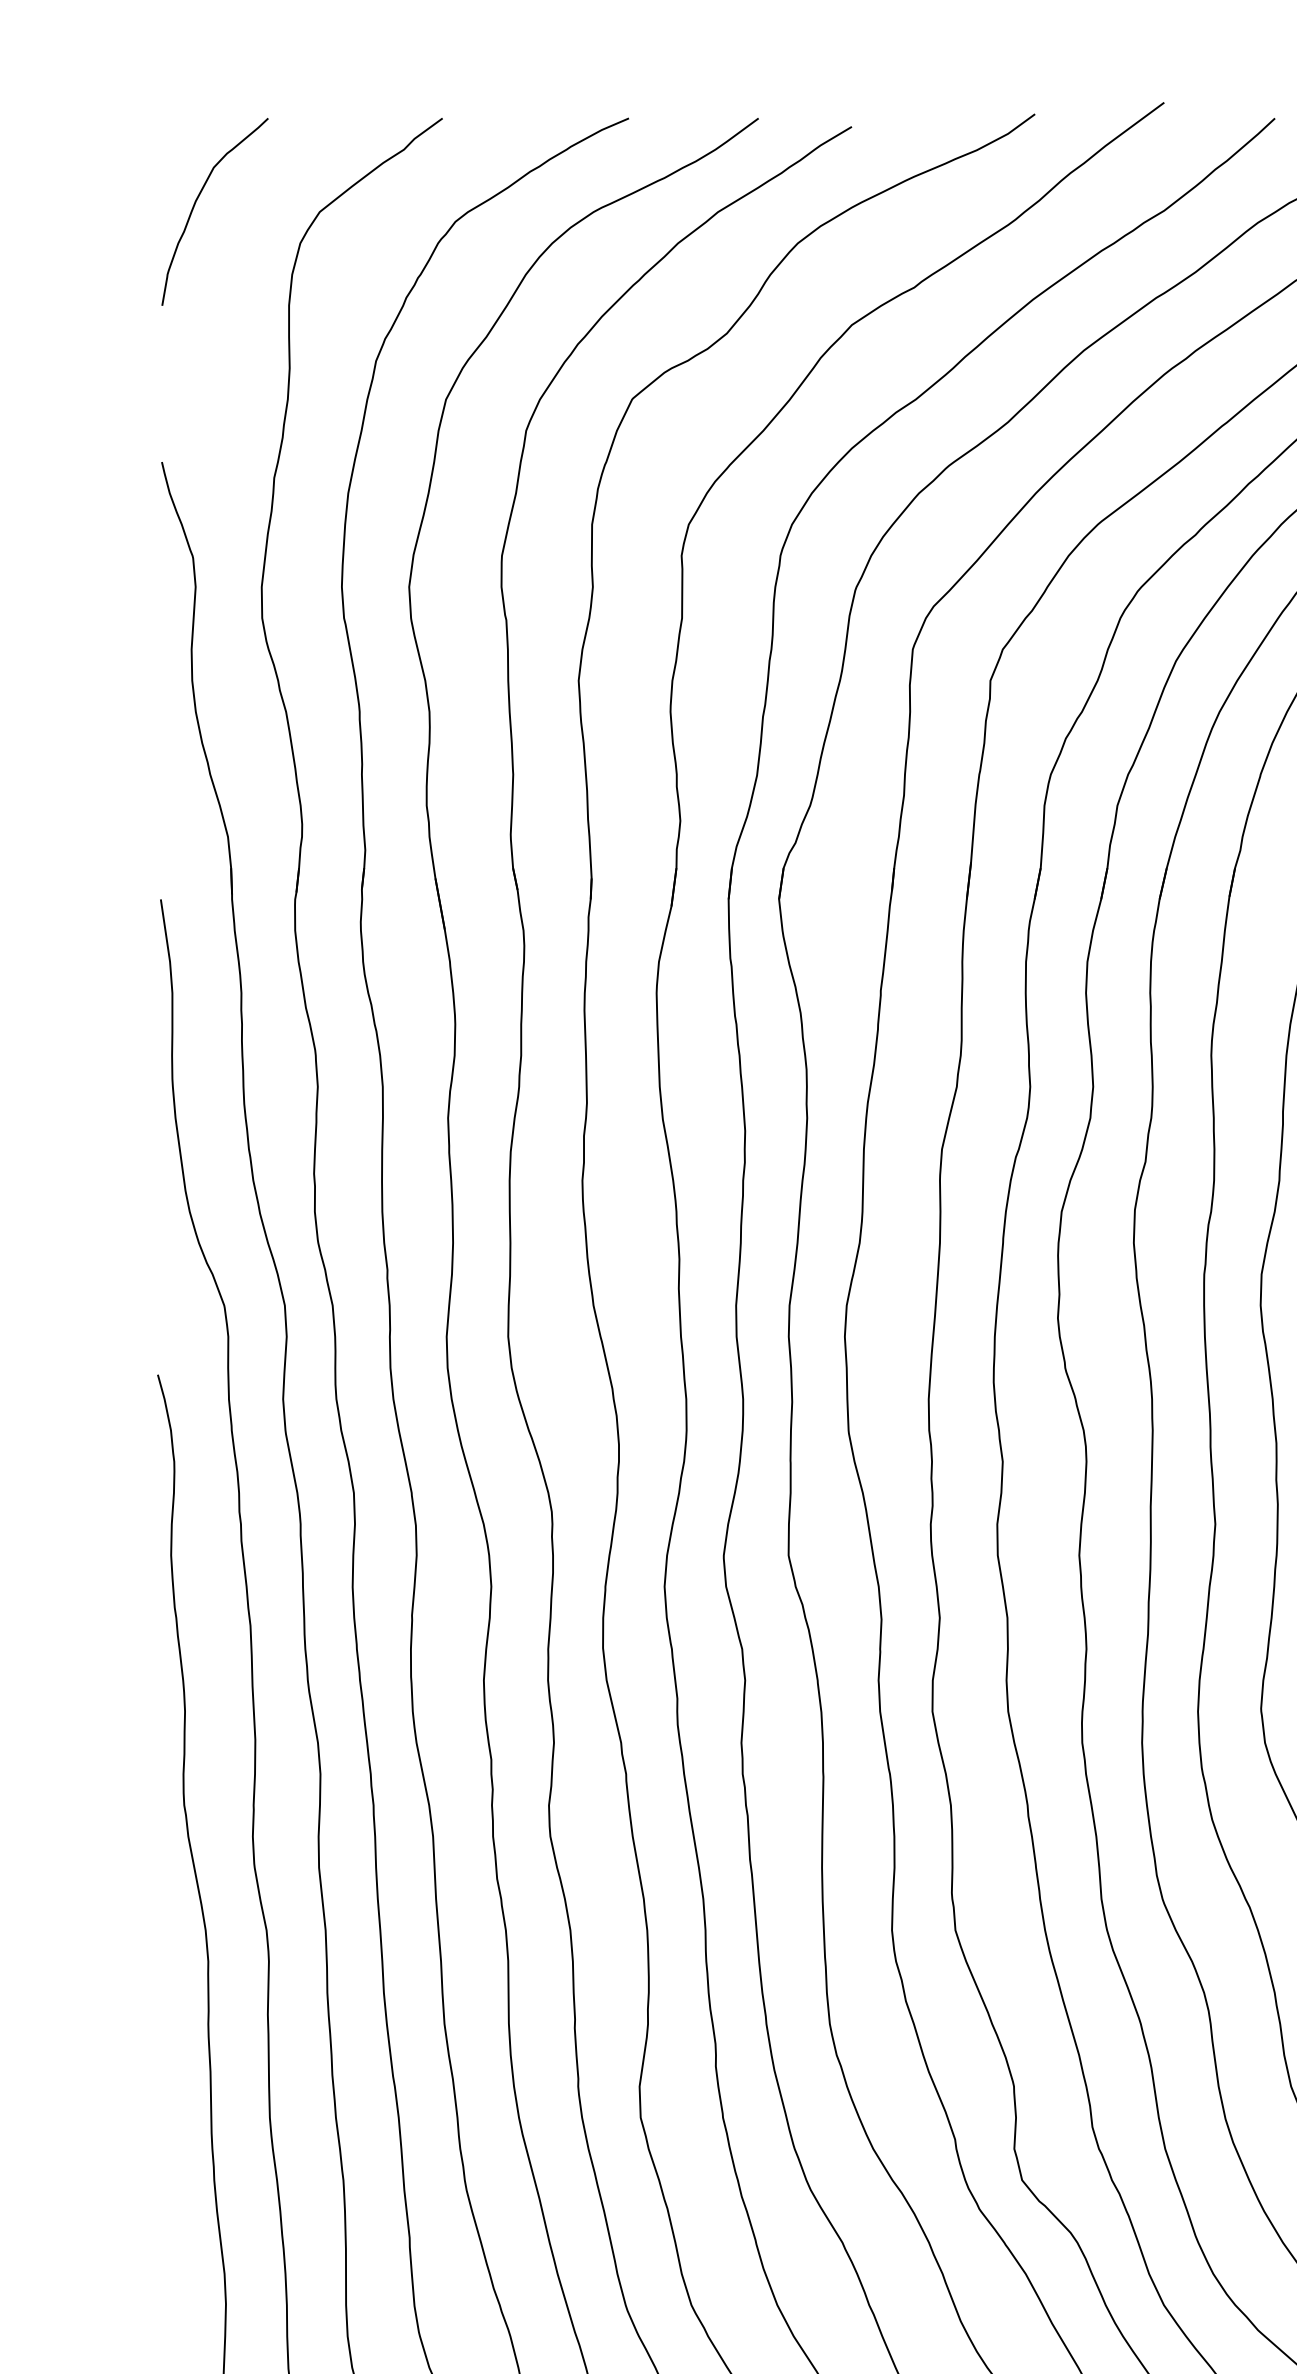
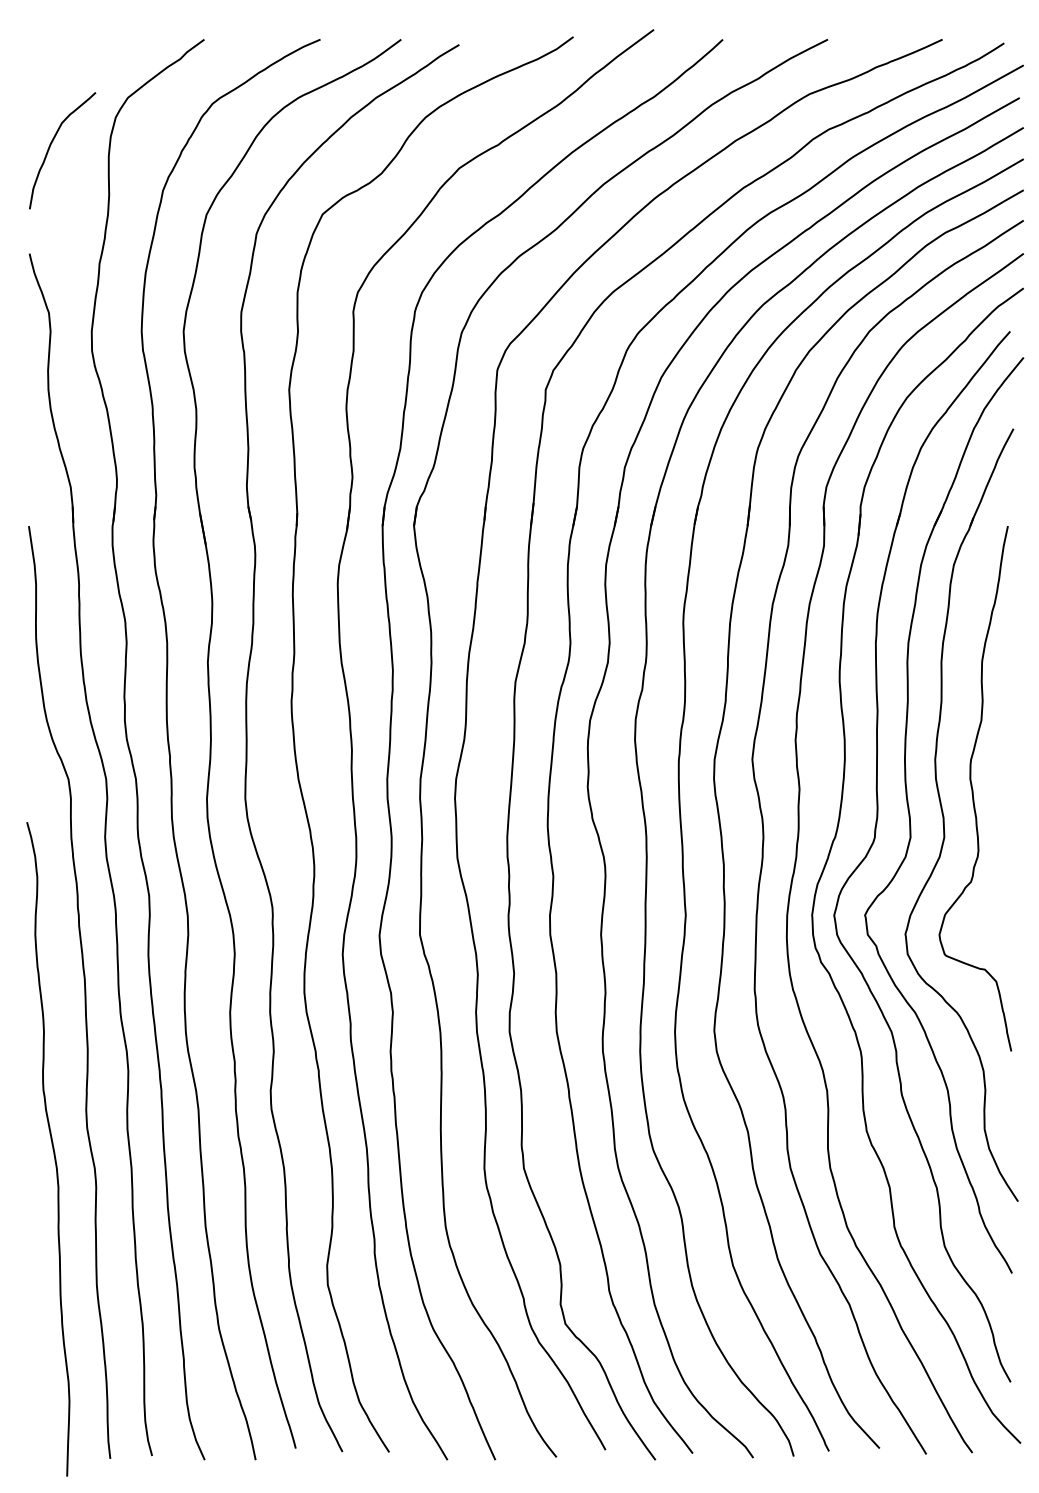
curve: (197, 203) -> (51, 145), moved

